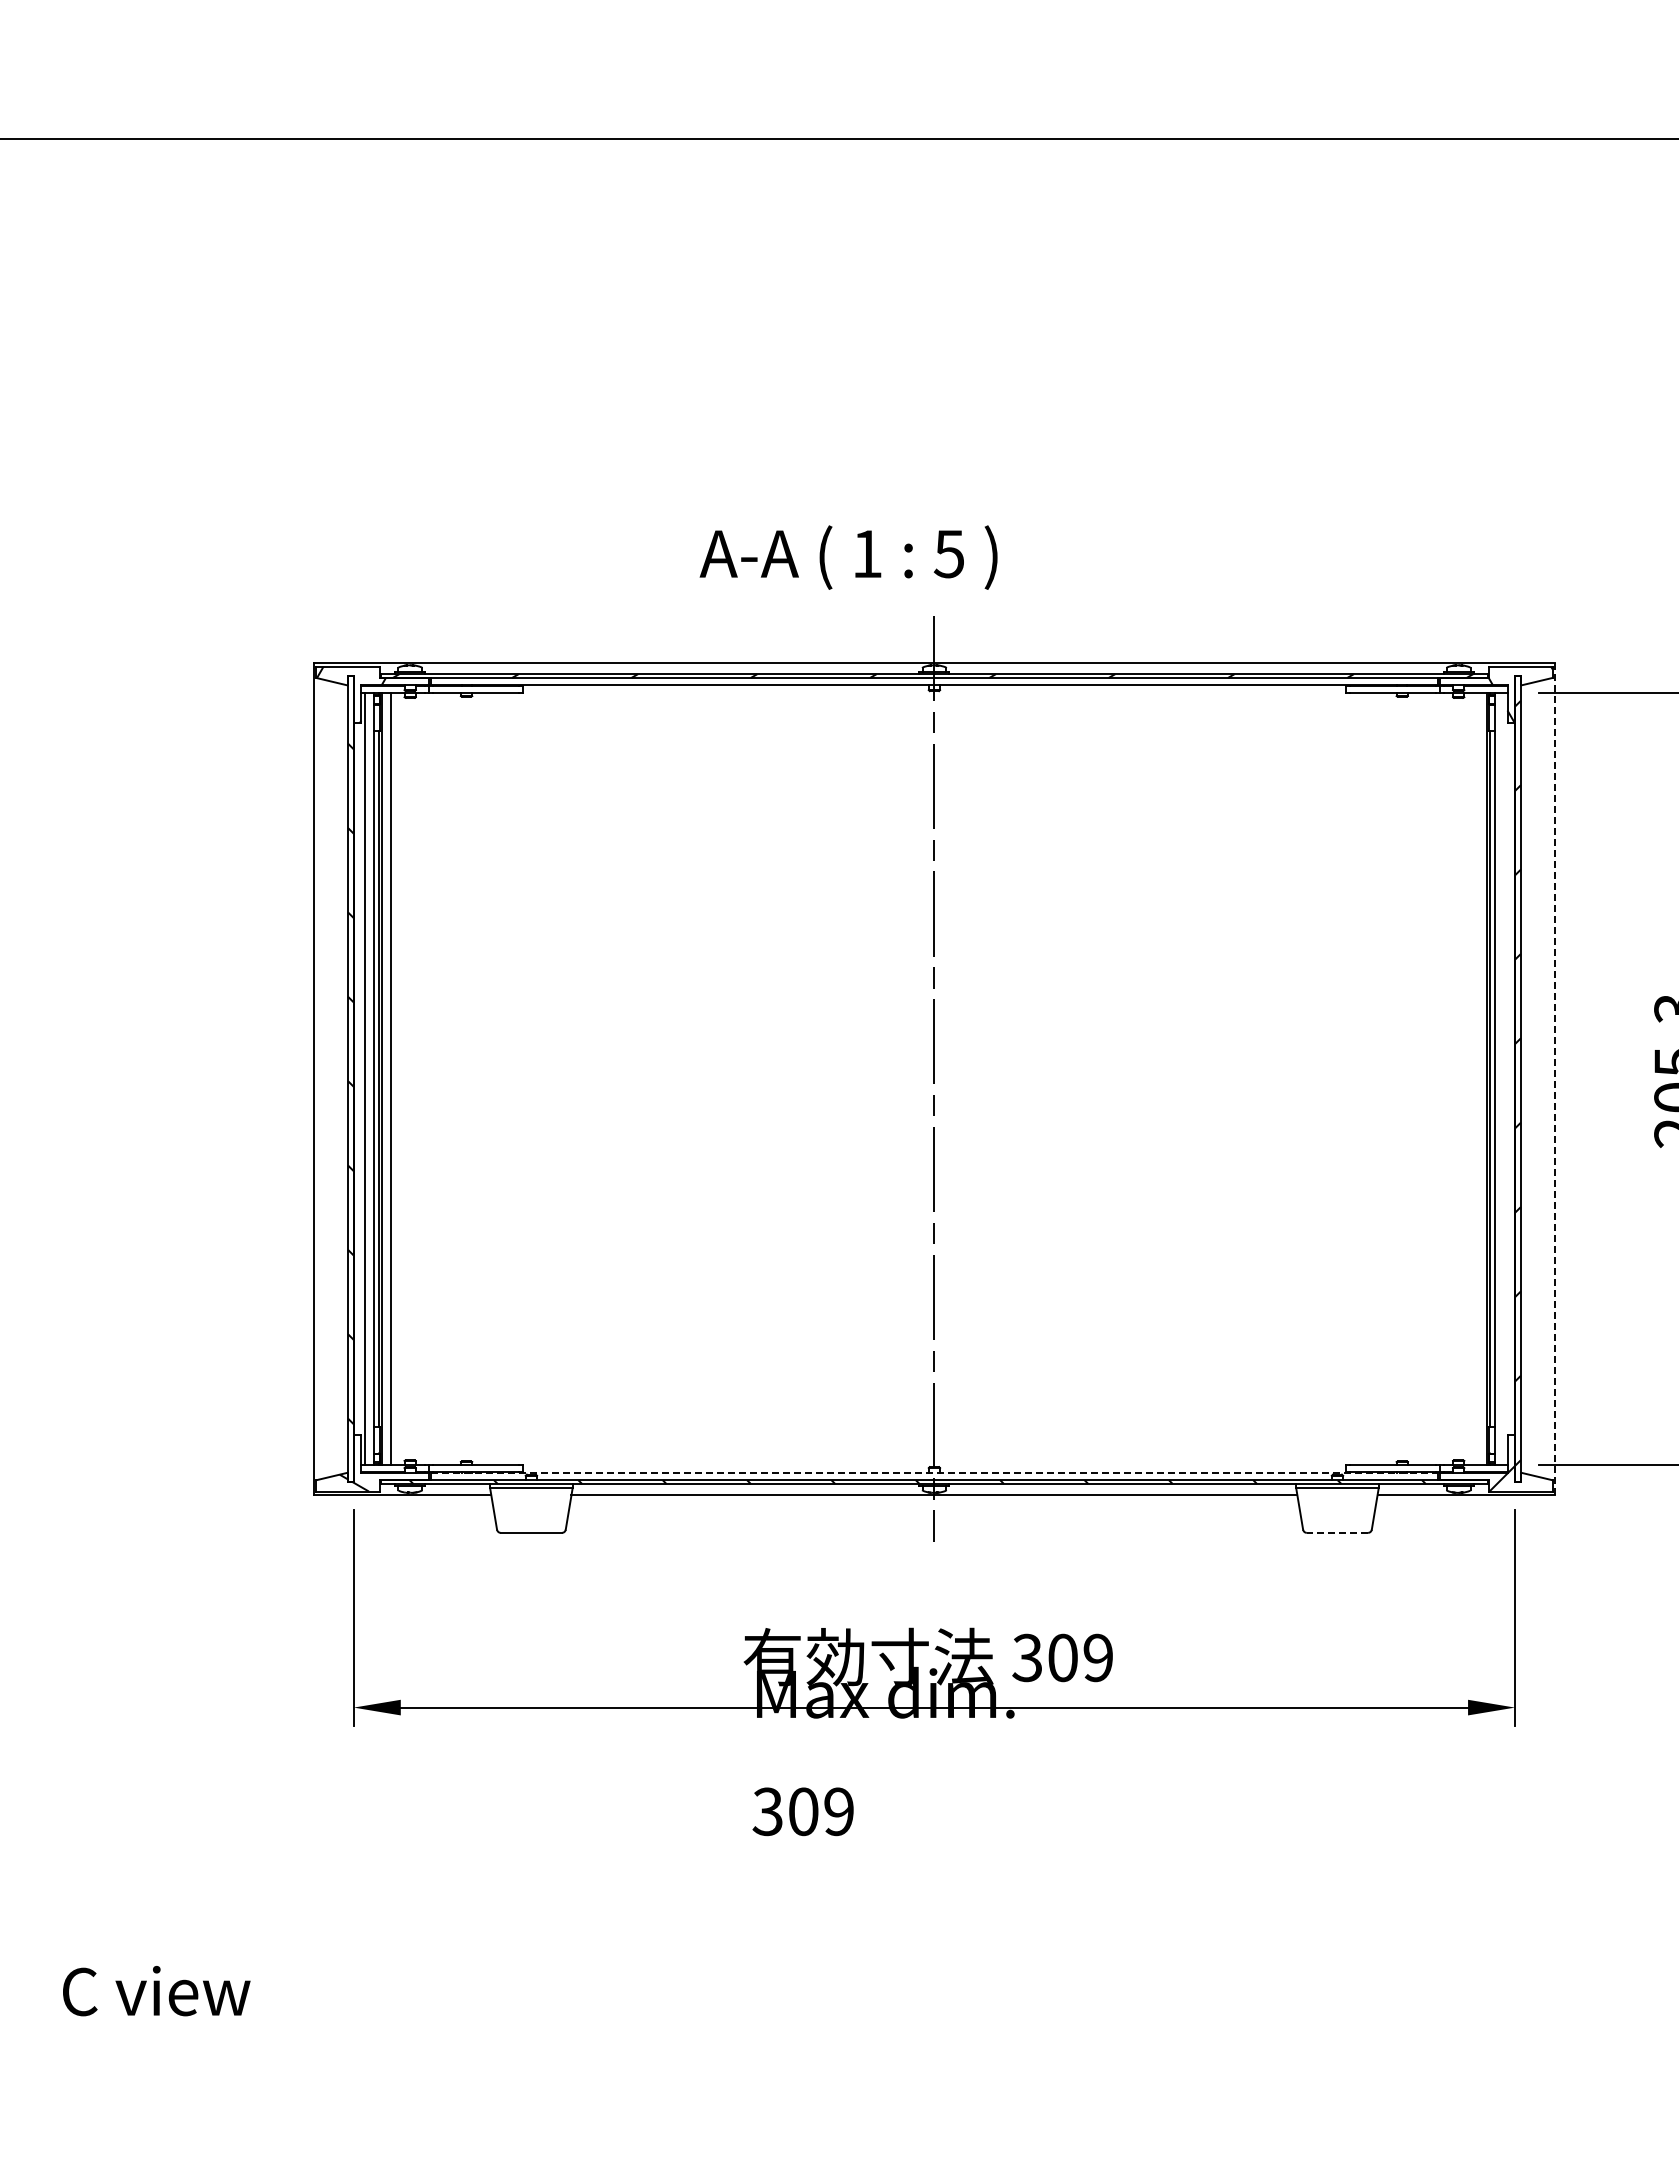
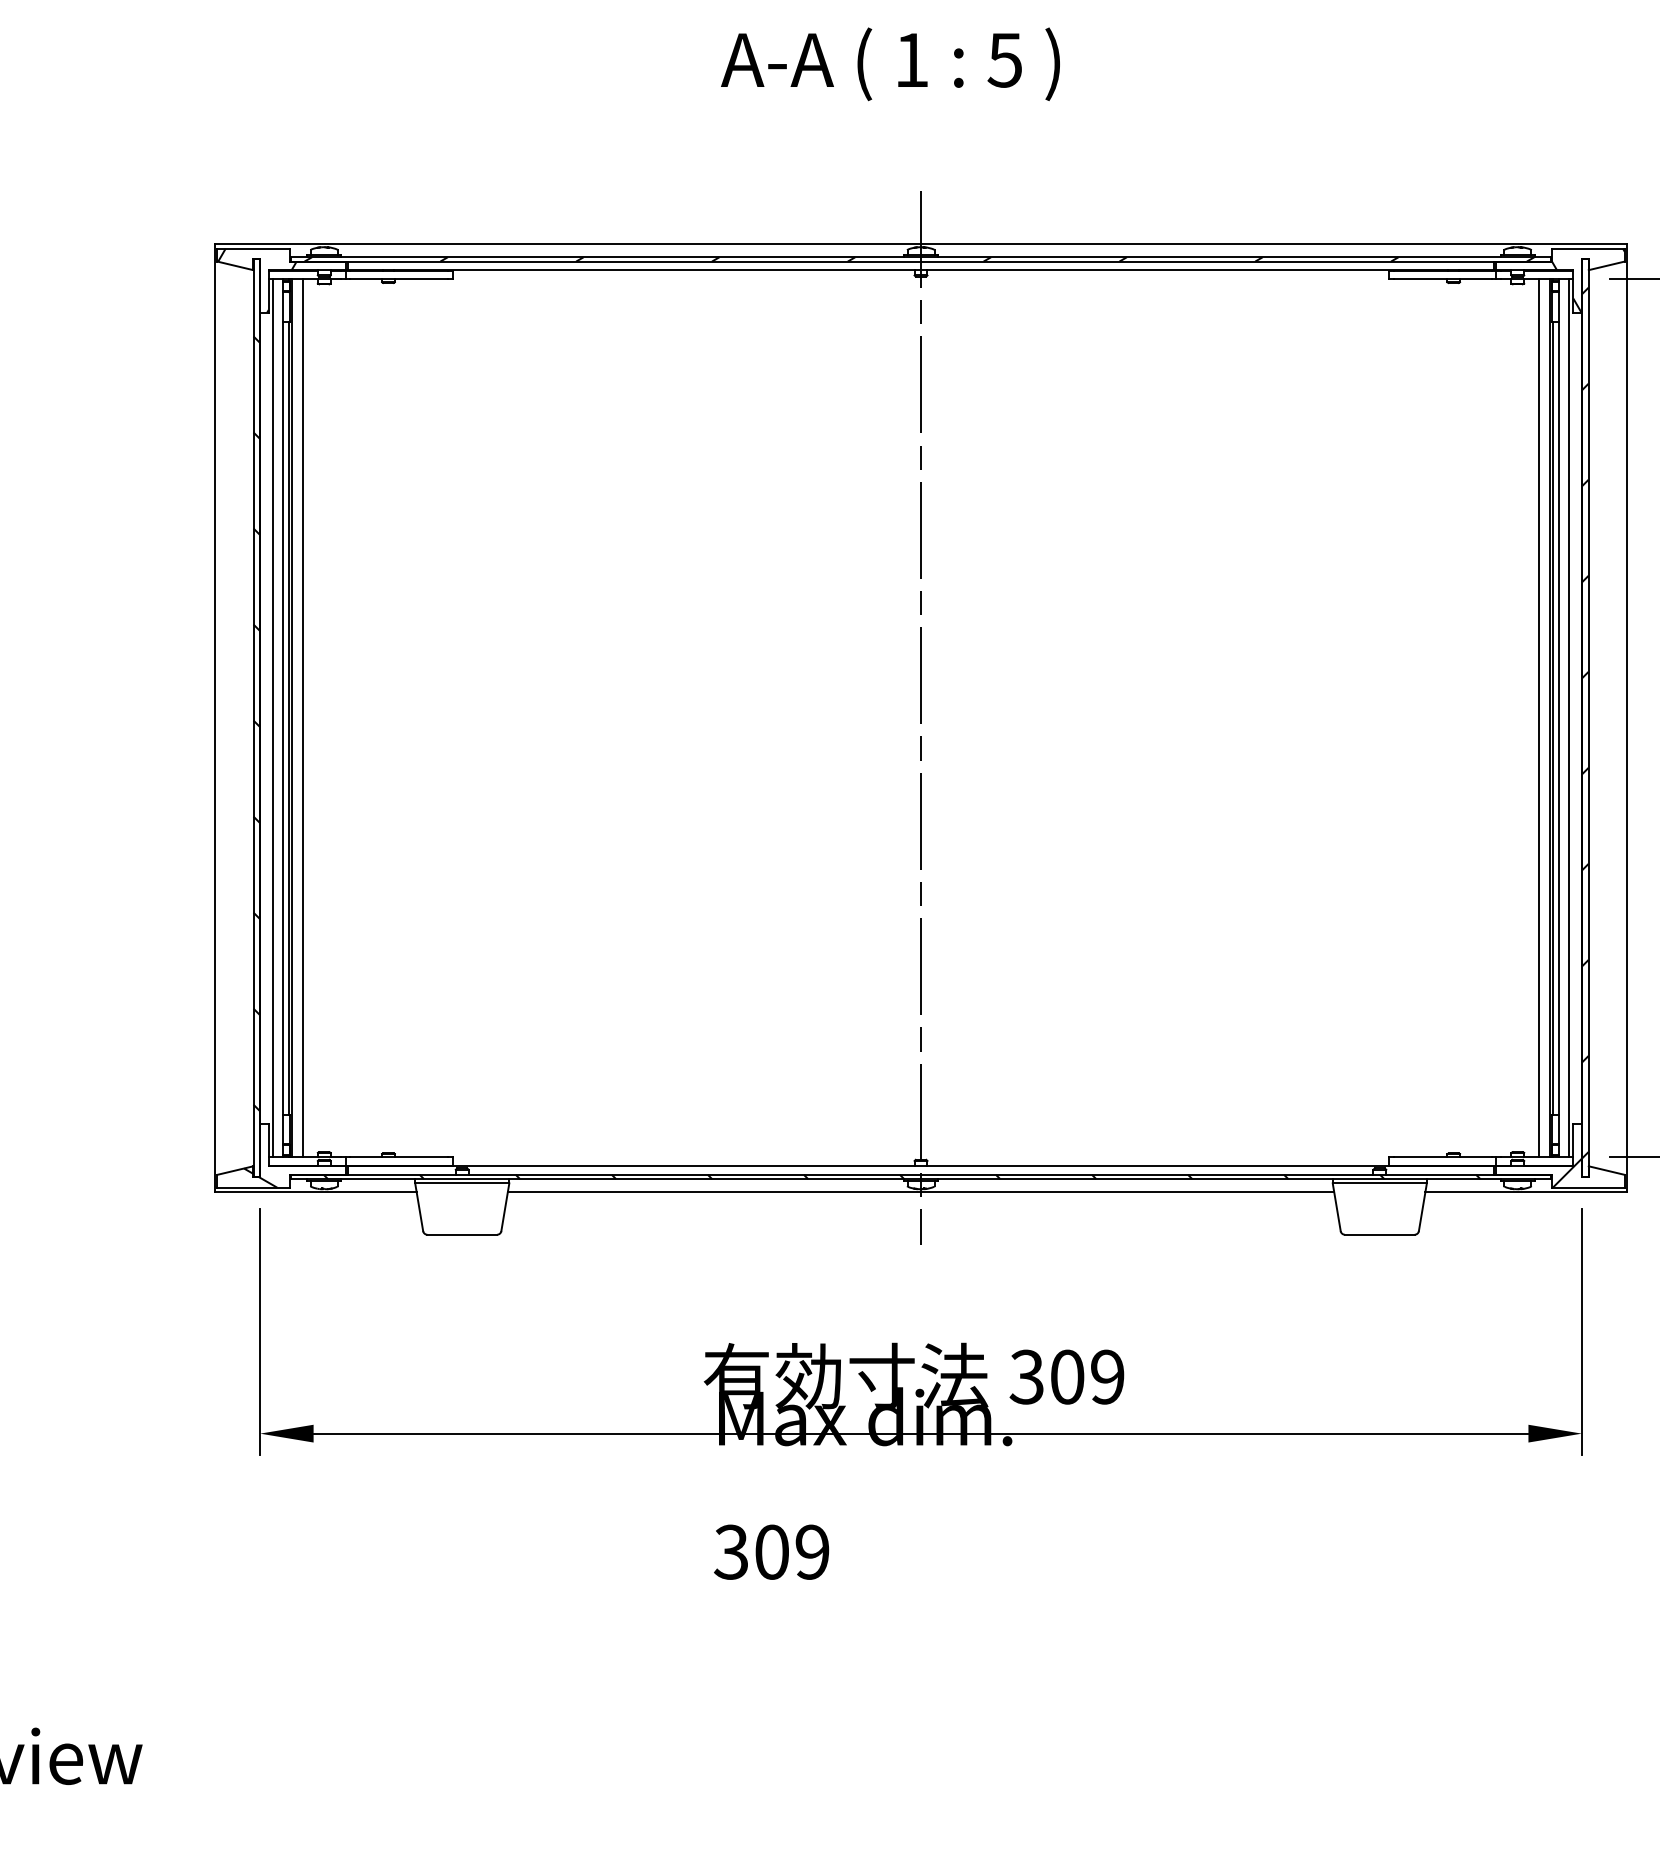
text: (848, 557) -> (890, 64), moved
line: (1477, 1078) -> (1539, 717), added
line: (1503, 1078) -> (1568, 717), added
line: (1554, 1079) -> (1626, 718), dashed -> solid
line: (934, 1472) -> (921, 1166), dashed -> solid
line: (1337, 1532) -> (1379, 1234), dashed -> solid

